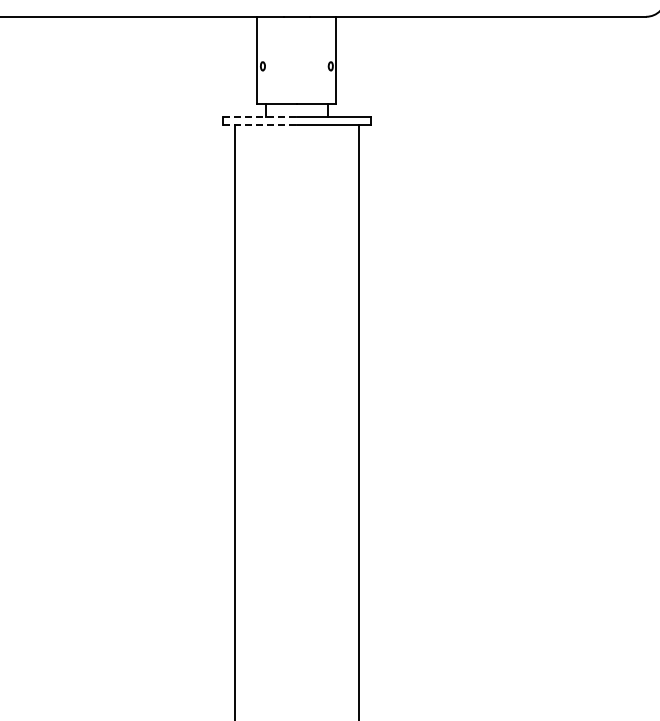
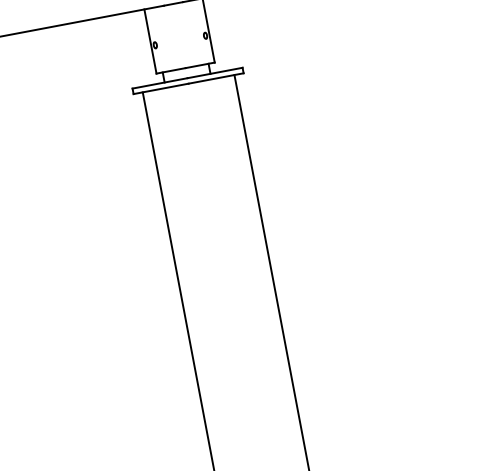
line: (260, 117) -> (160, 83), dashed -> solid
line: (260, 124) -> (161, 88), dashed -> solid

